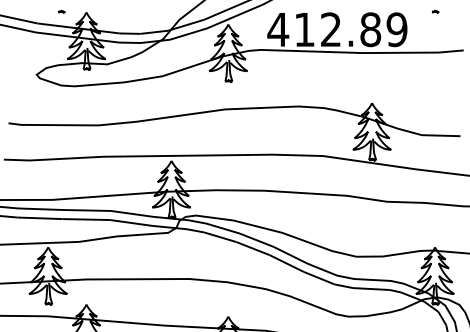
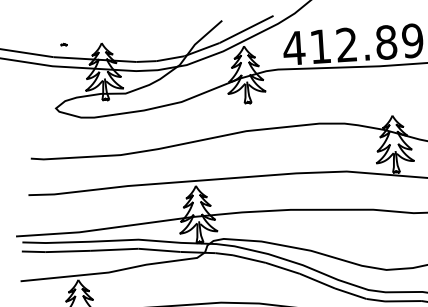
curve: (61, 11) -> (63, 44), moved

